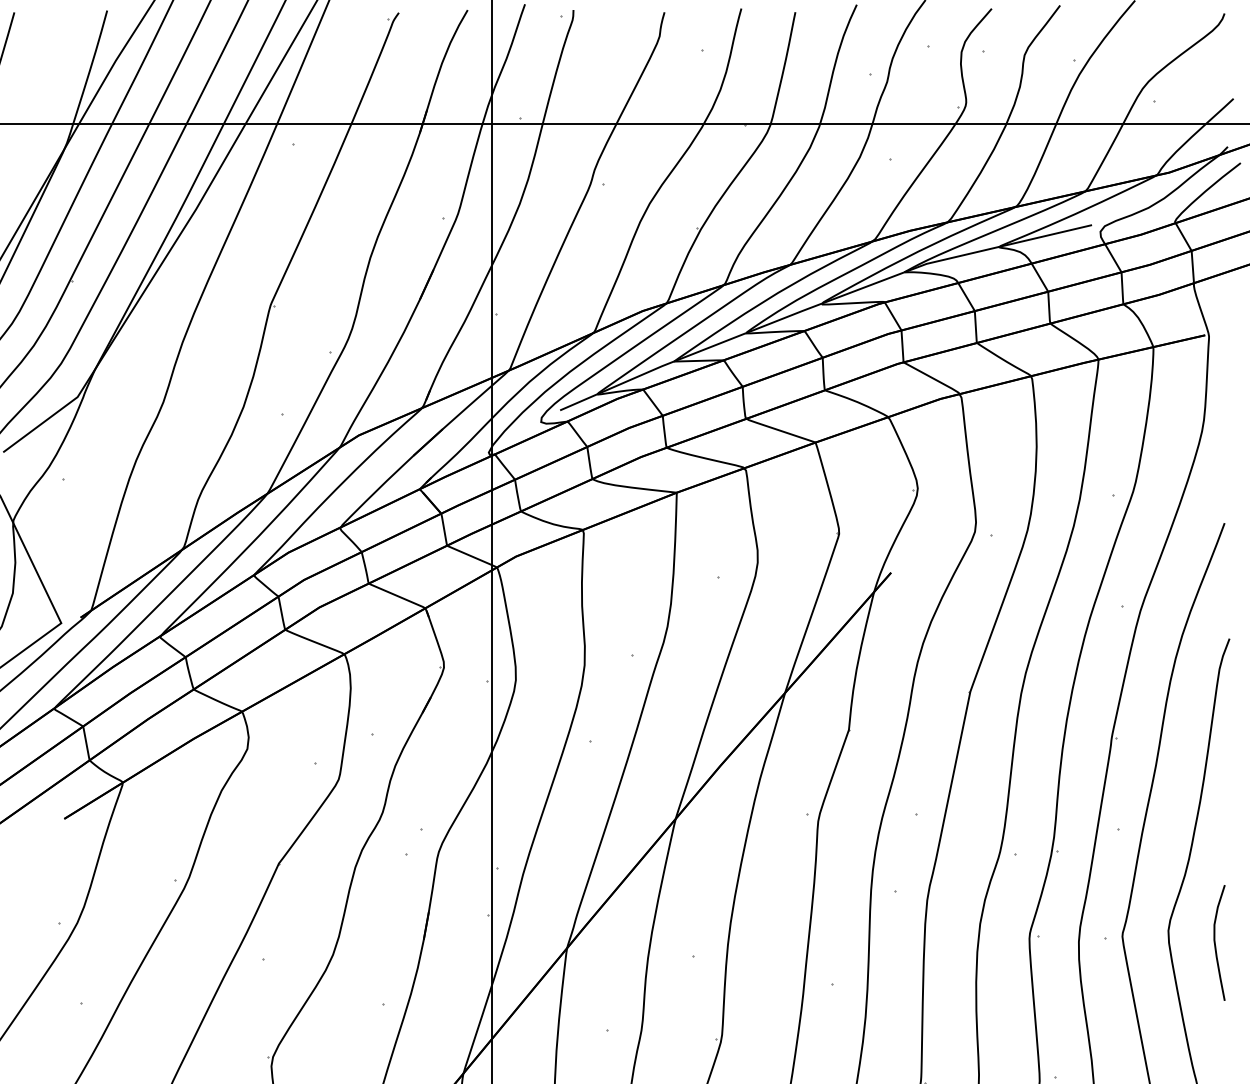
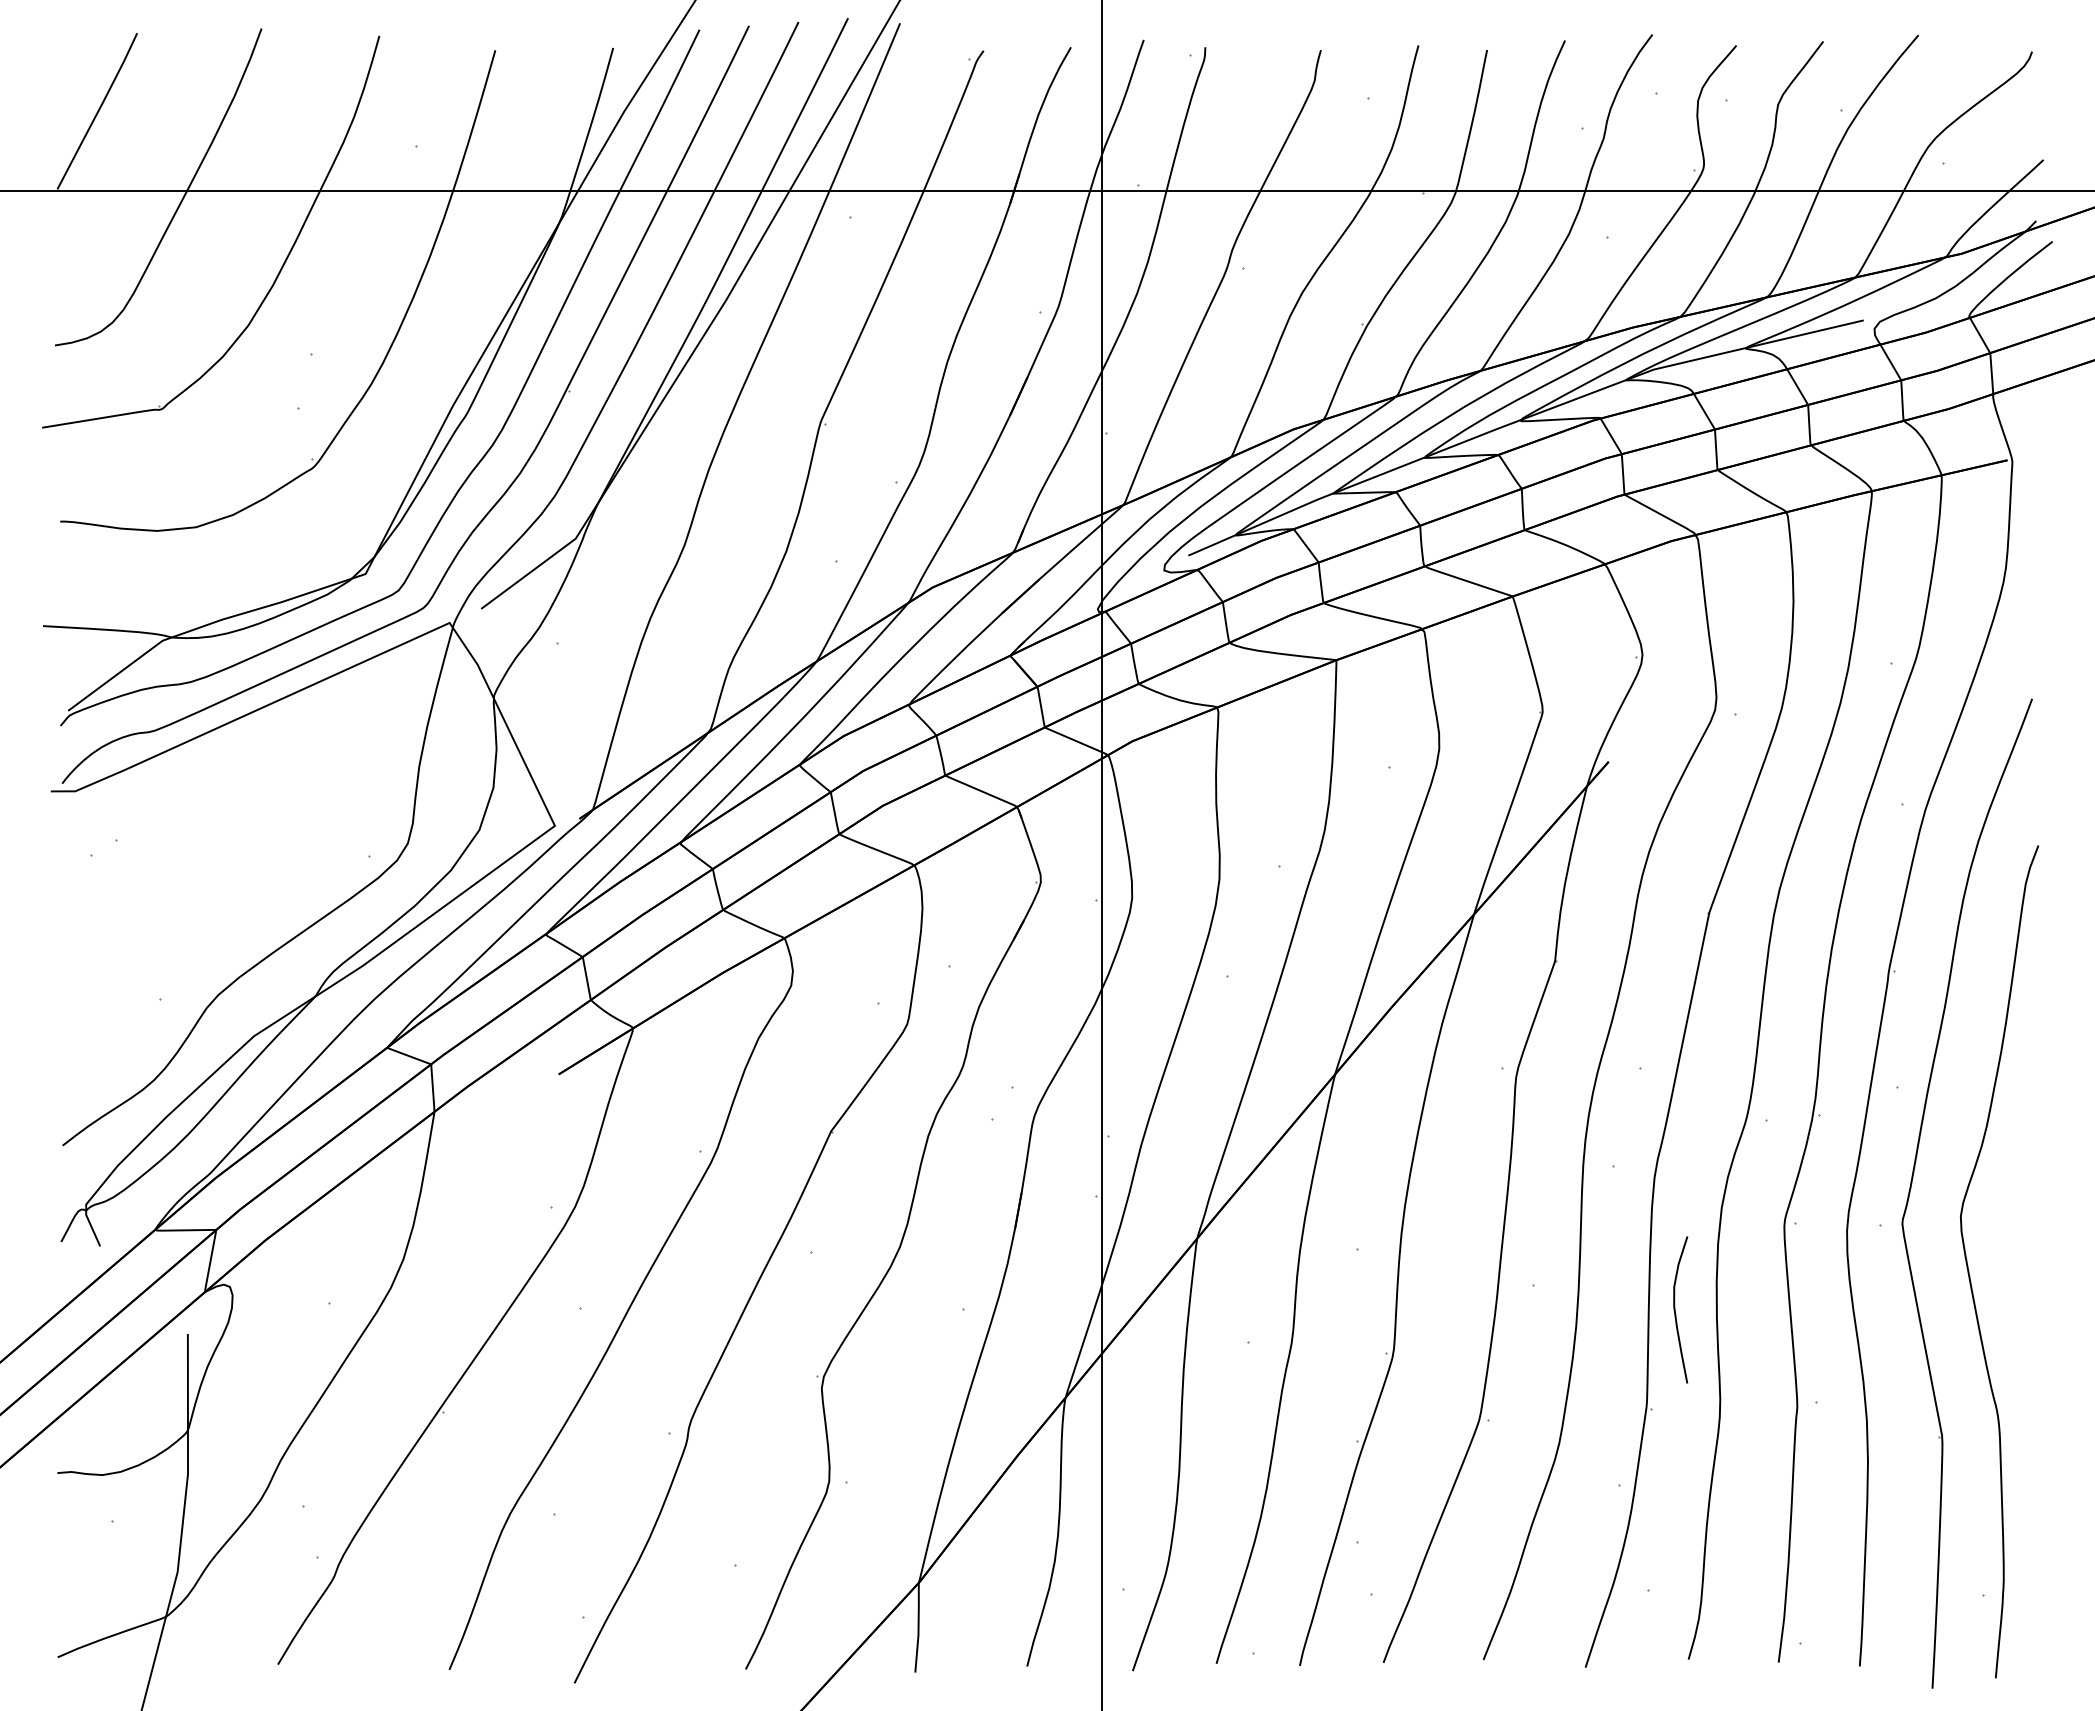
curve: (1215, 942) -> (1675, 1309), moved

